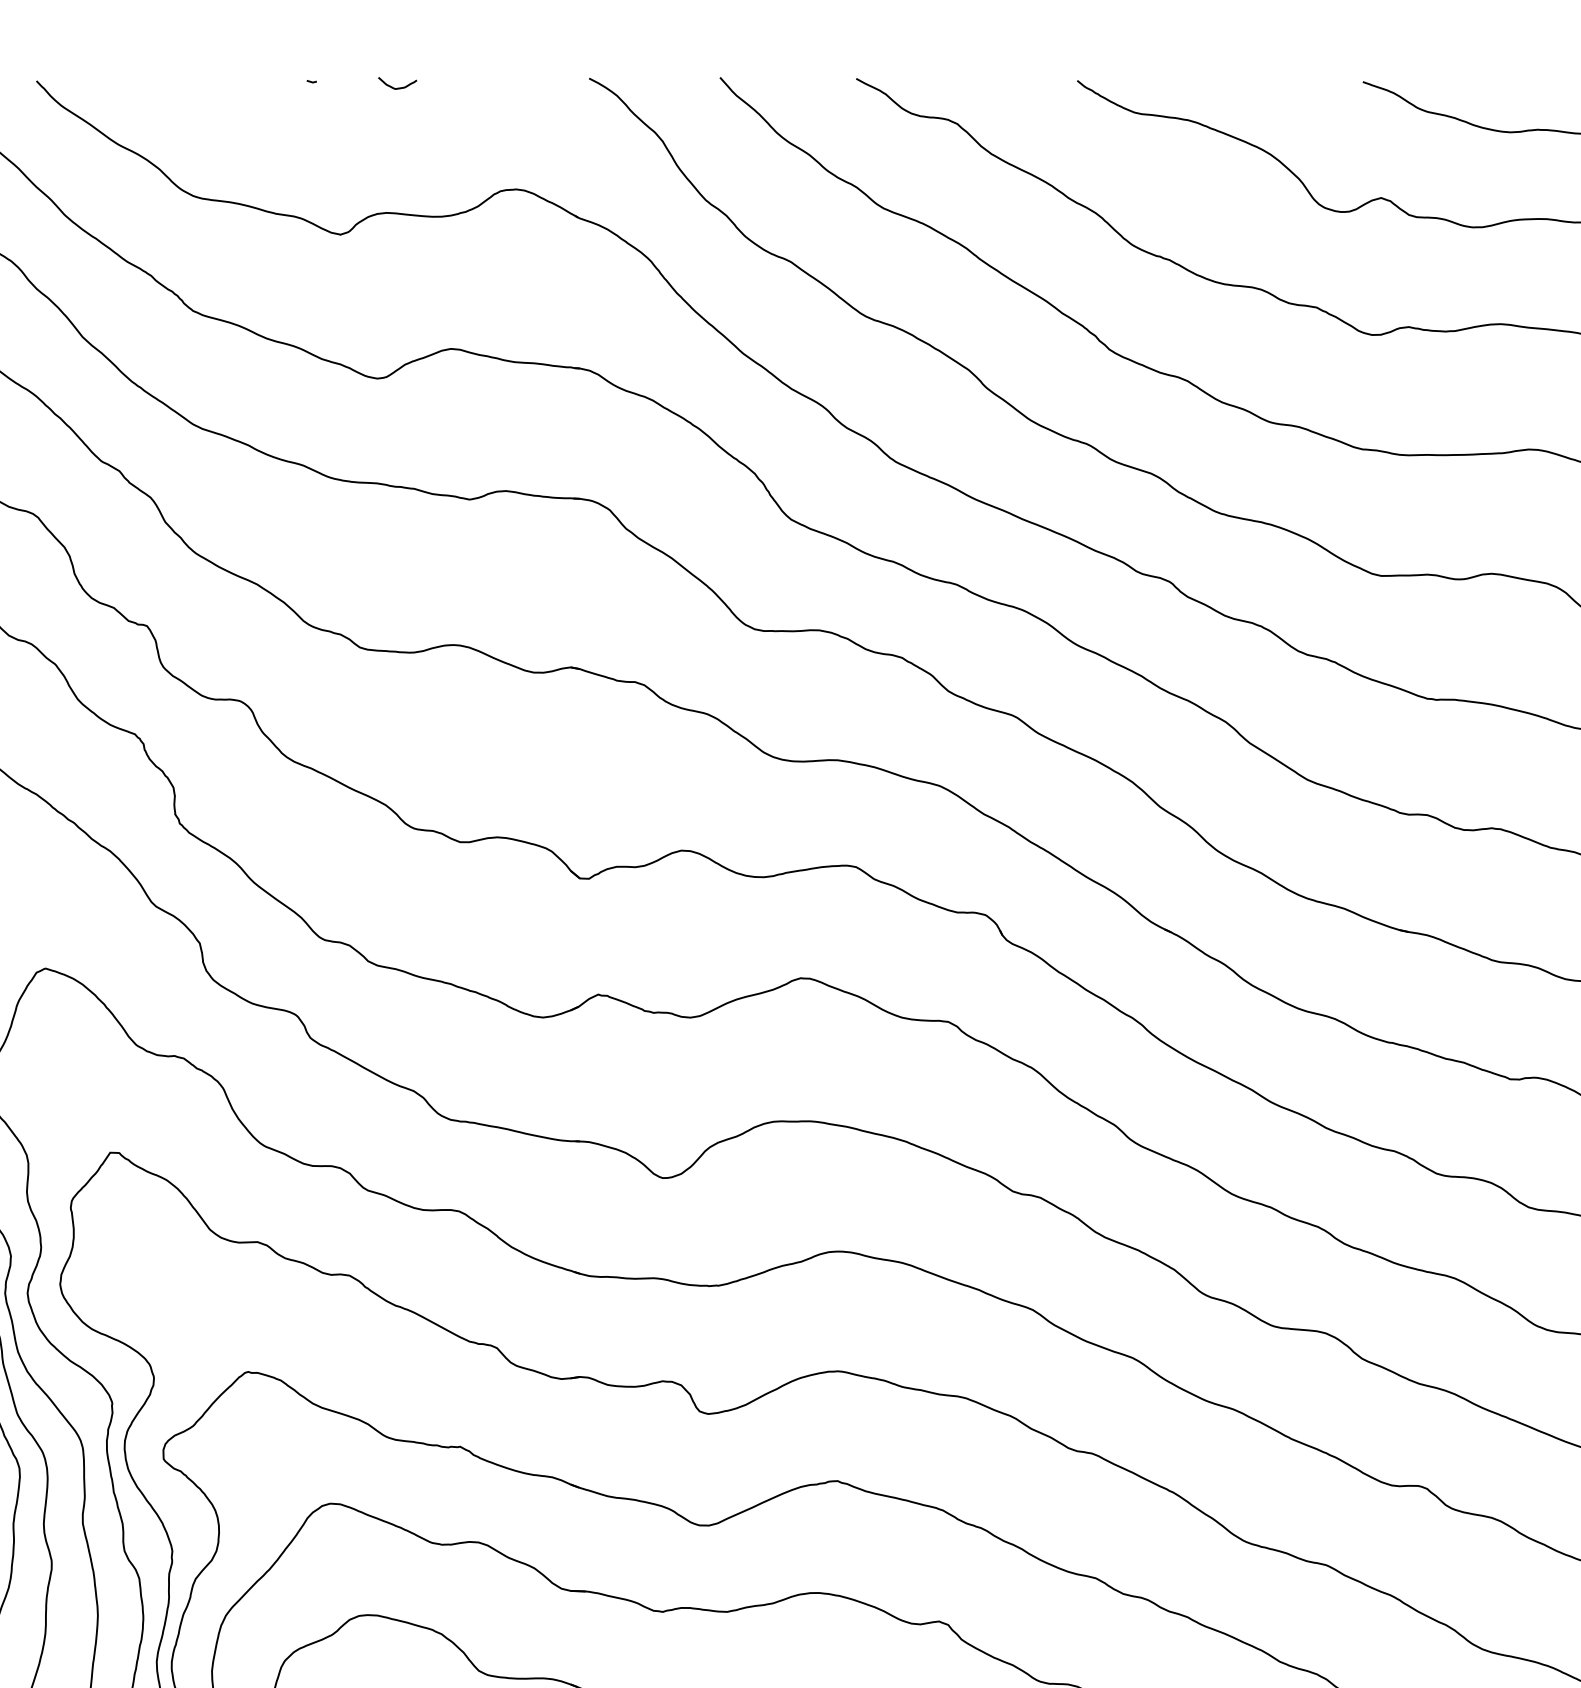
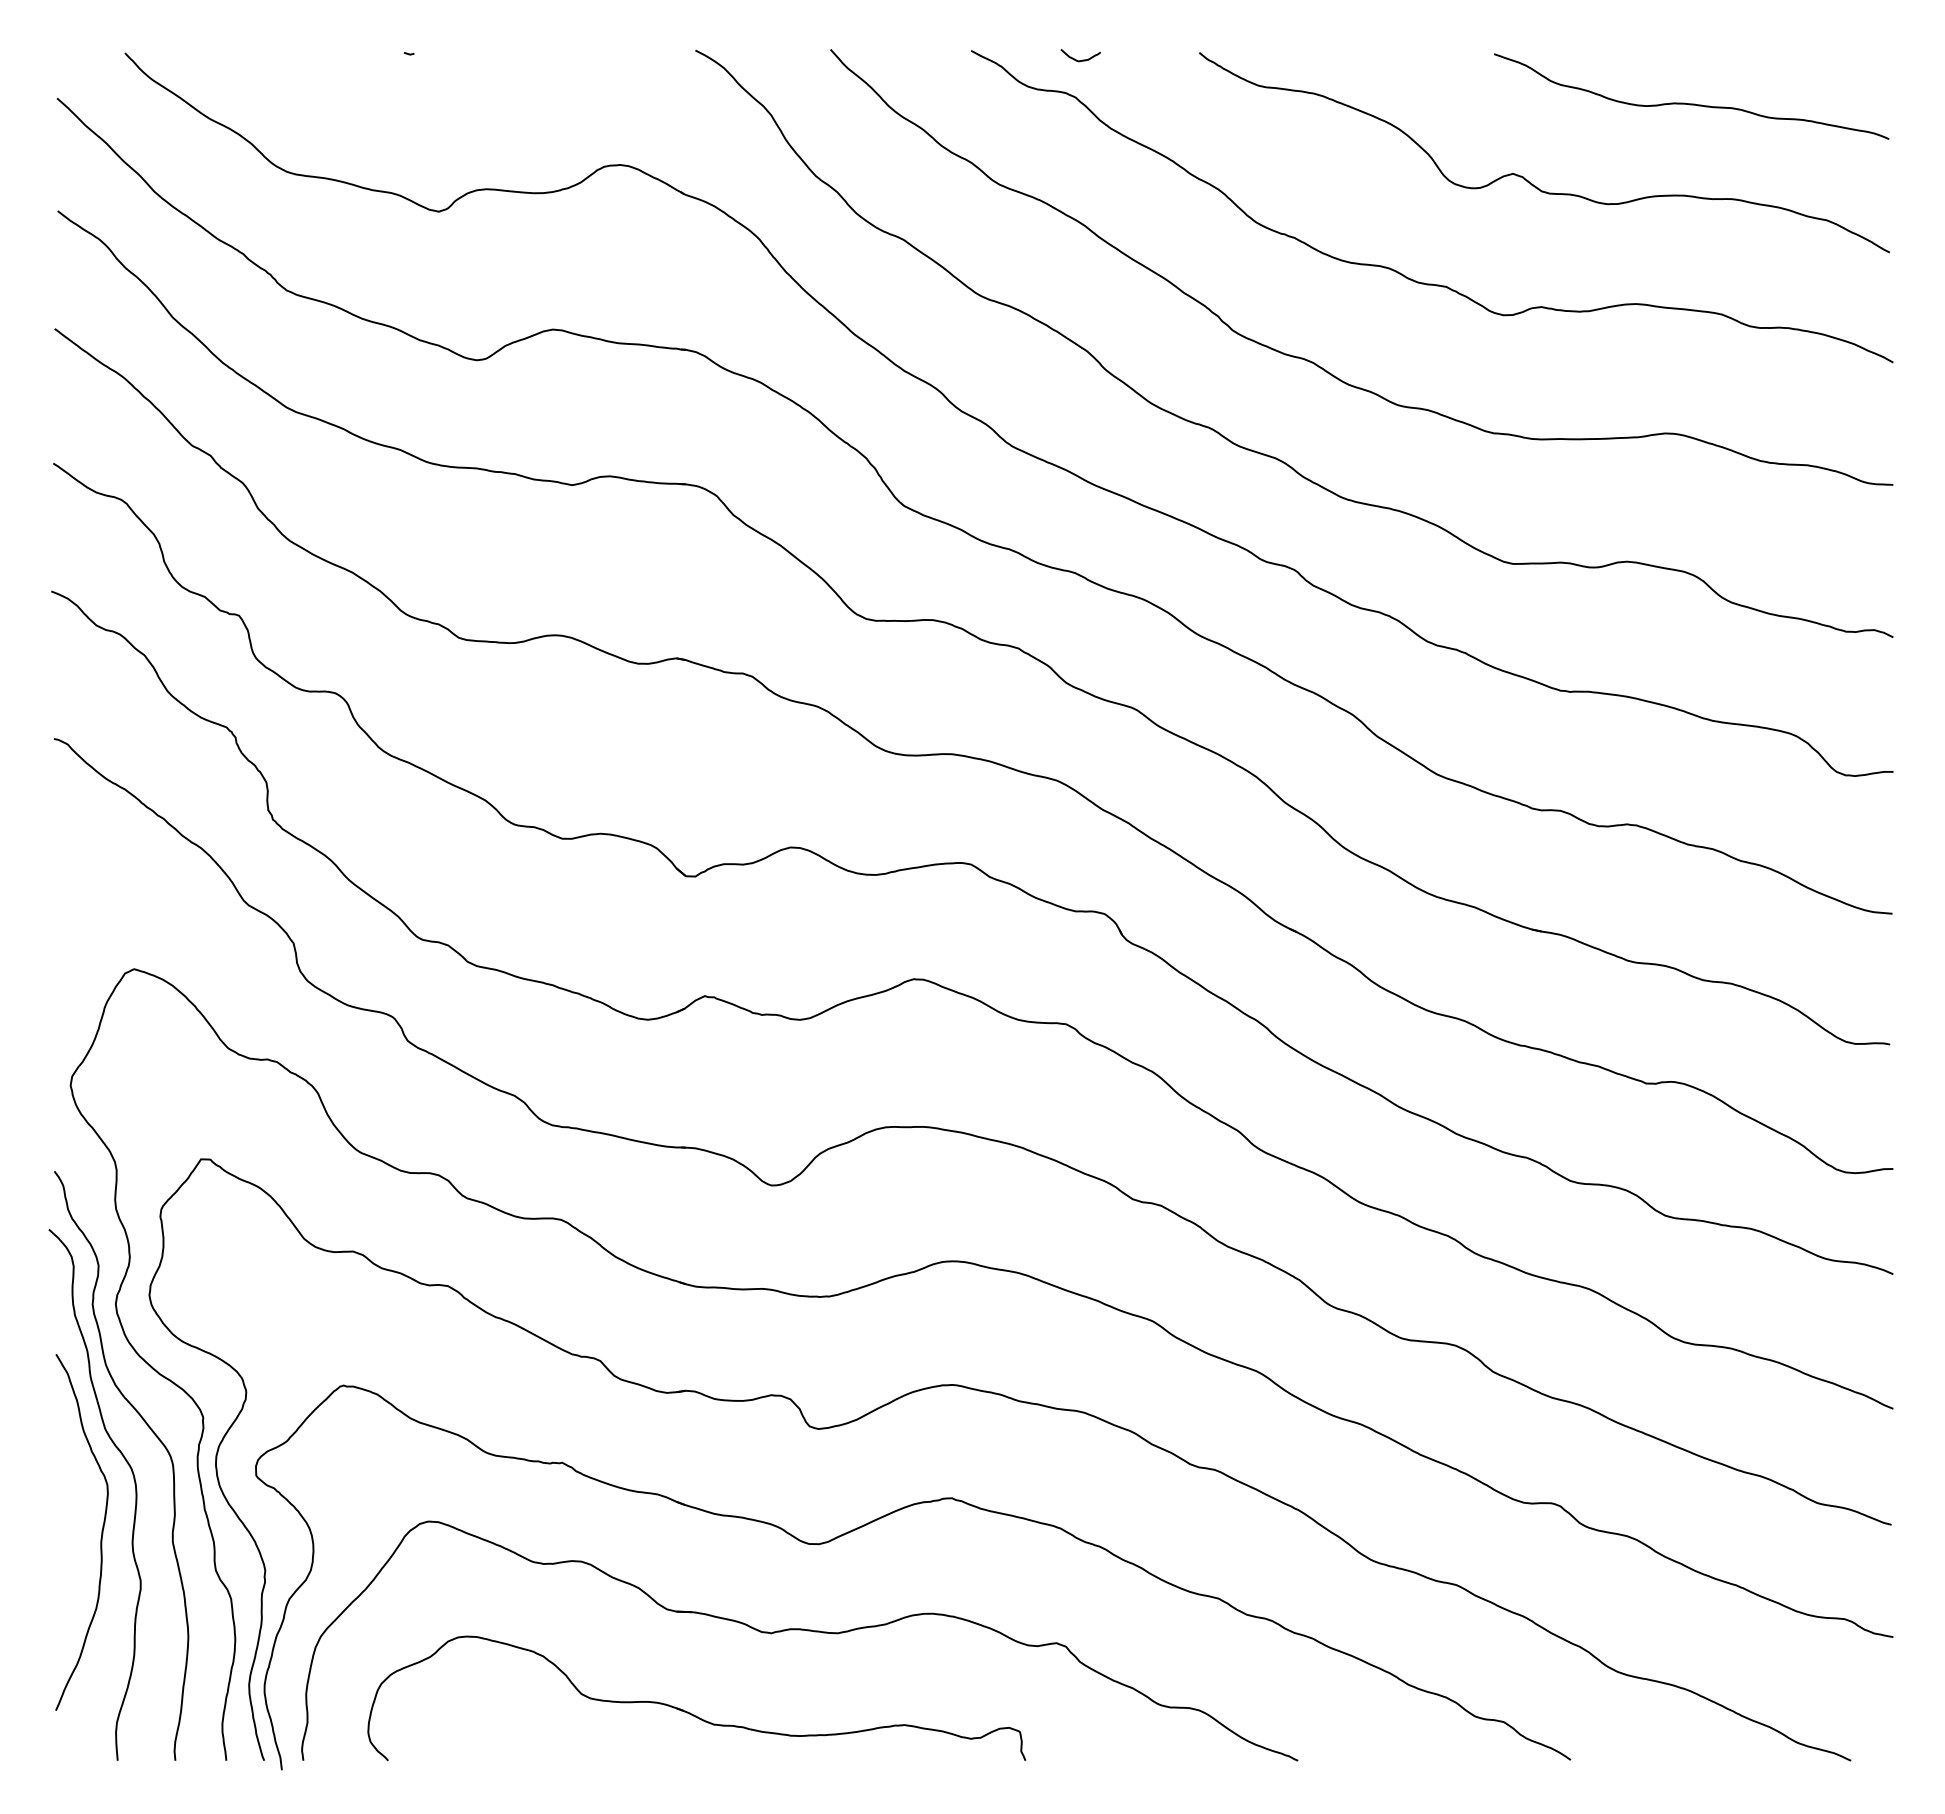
curve: (399, 87) -> (1082, 59), moved

